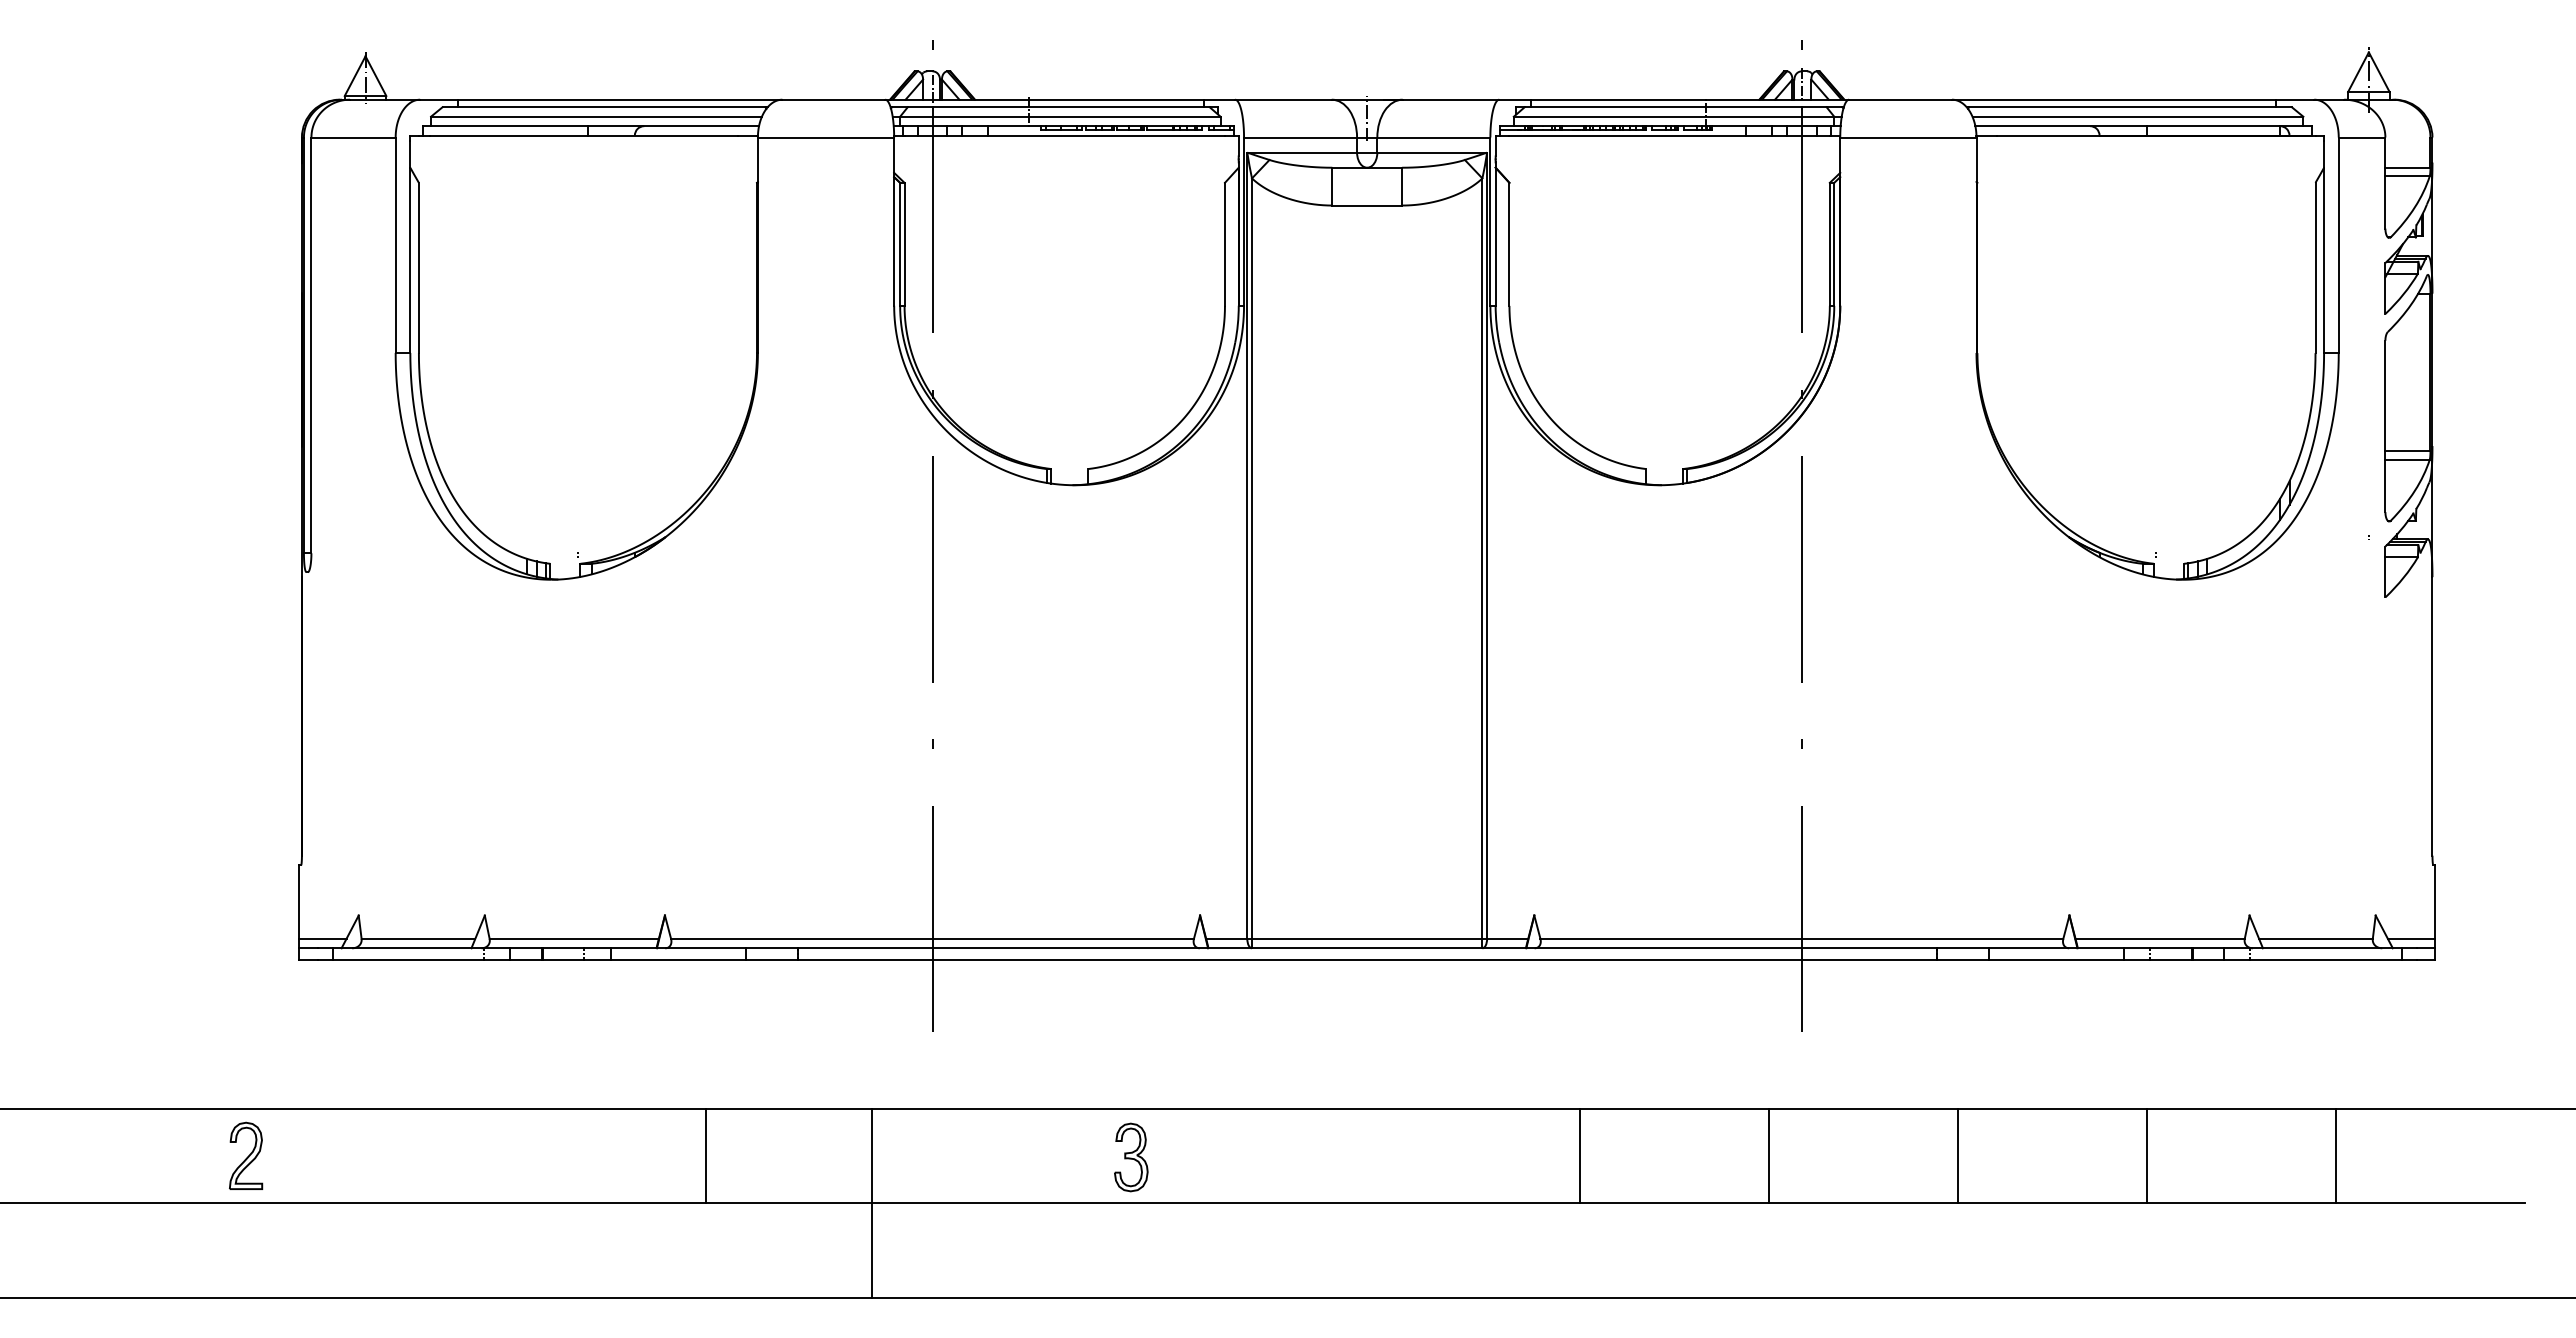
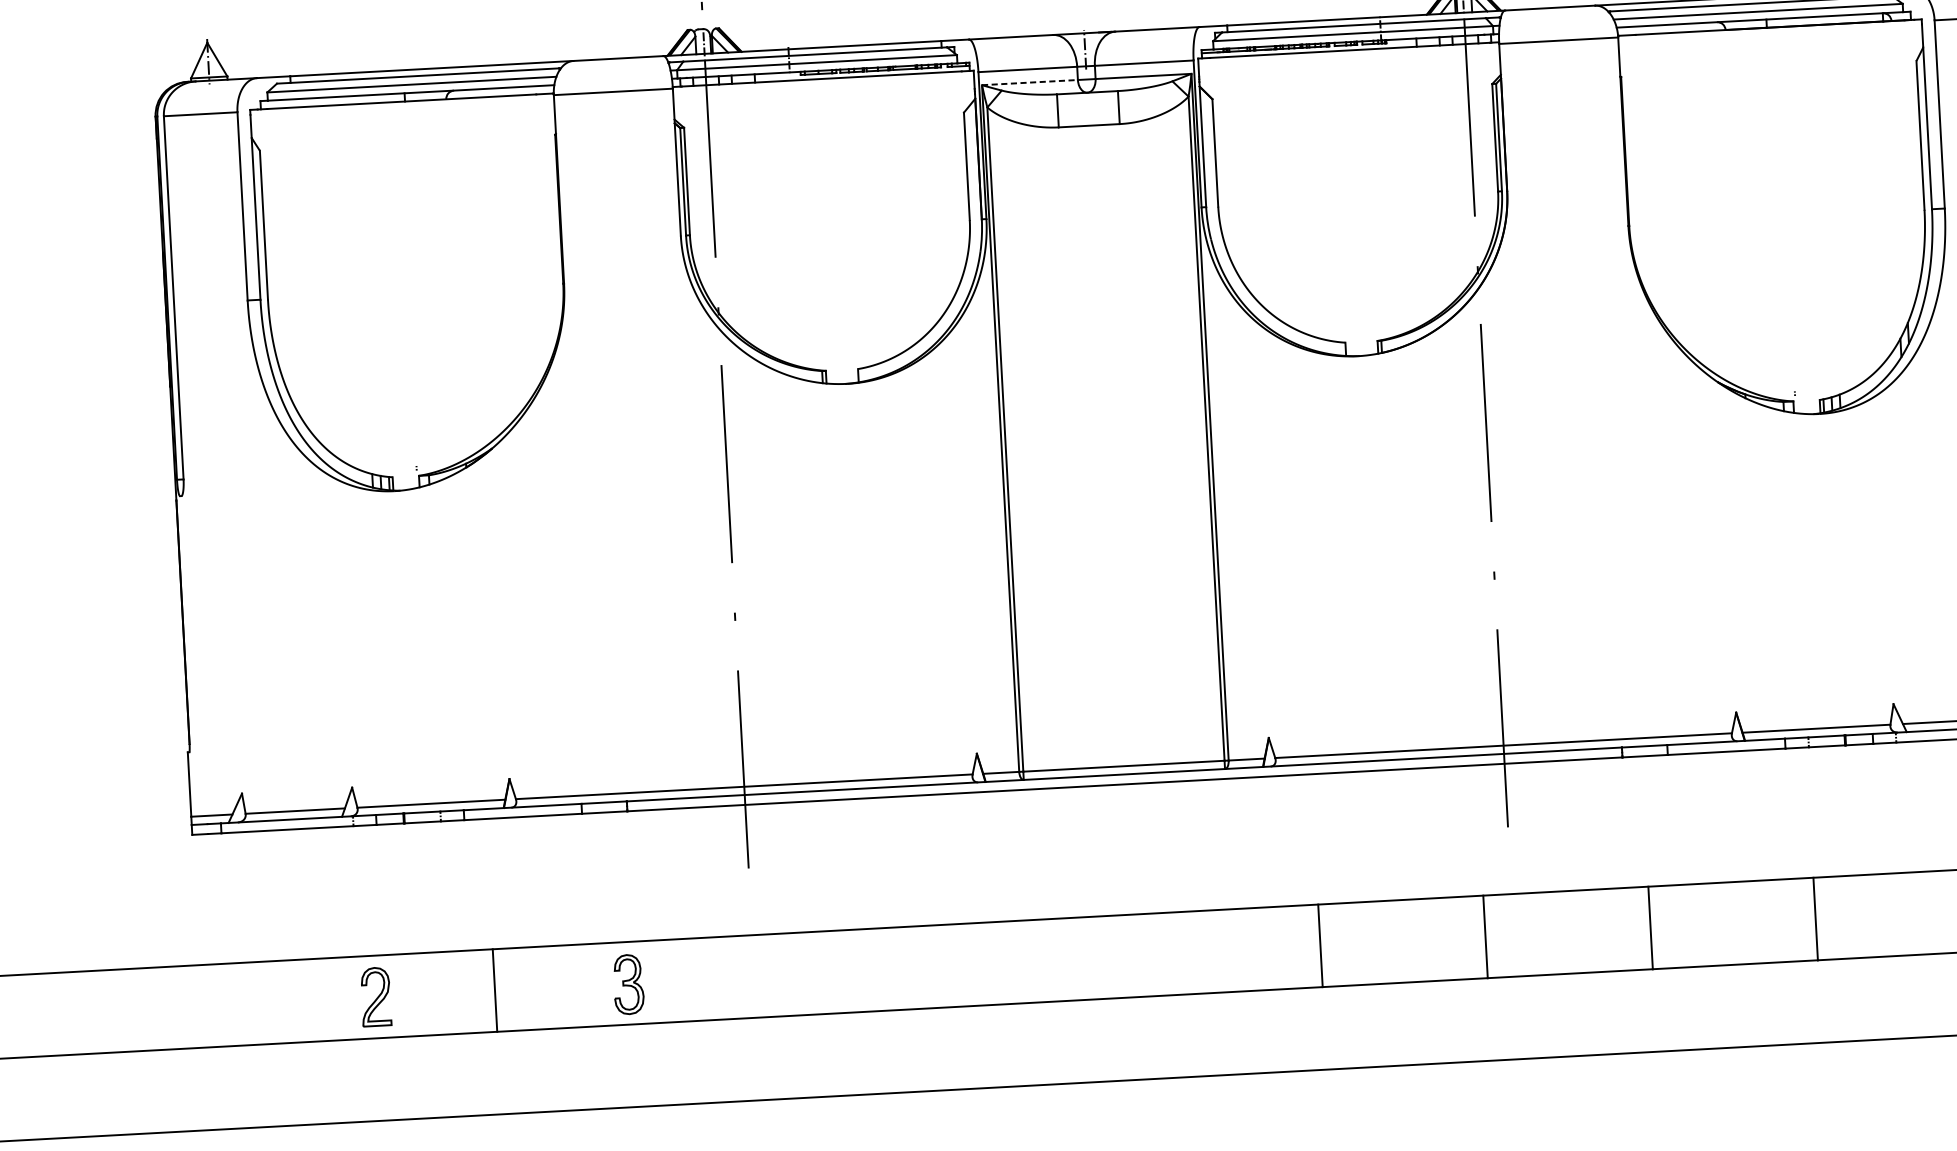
line: (1302, 152) -> (1030, 82), solid -> dashed
part: (246, 1155) -> (376, 996), moved
line: (706, 1155) -> (495, 990), moved
part: (1131, 1157) -> (628, 984), moved
line: (871, 1202) -> (703, 1019), removed

